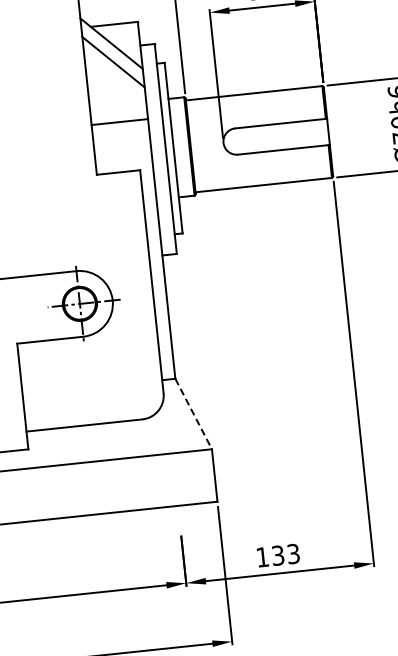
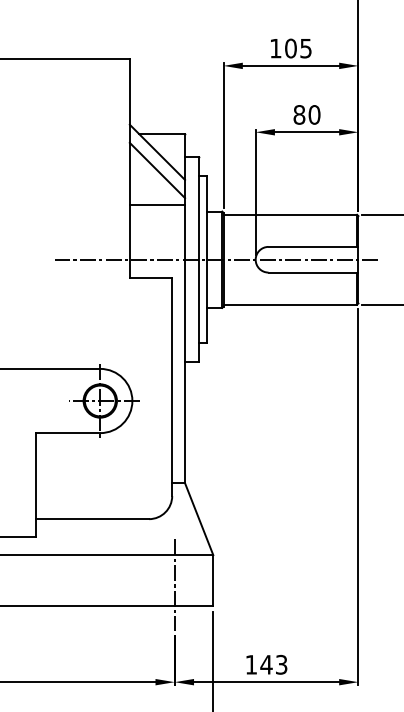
line: (119, 122) -> (157, 205), moved
line: (183, 146) -> (216, 259), added
line: (194, 414) -> (199, 519), dashed -> solid
line: (175, 484) -> (174, 585), added
text: (278, 555) -> (266, 664), 133 -> 143

